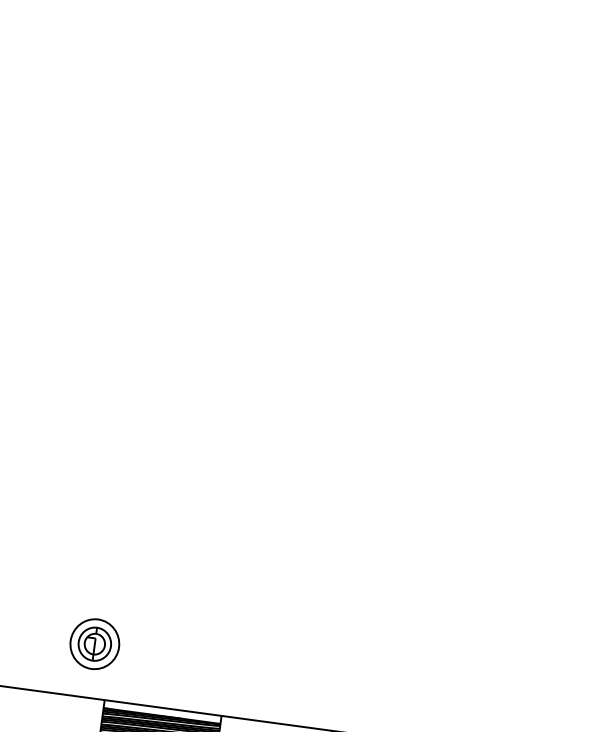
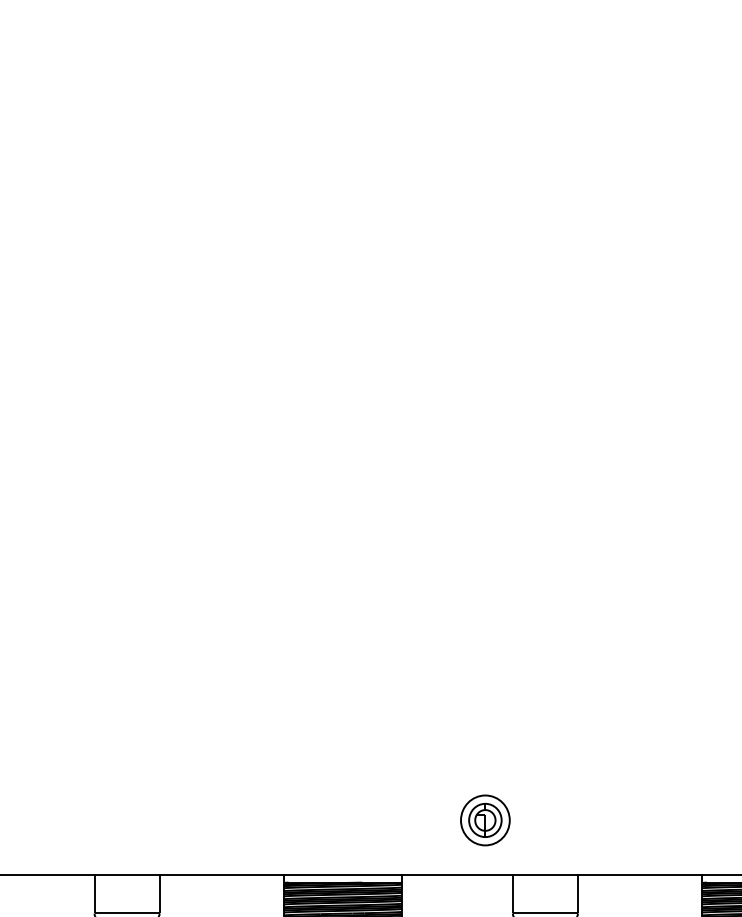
part: (94, 644) -> (485, 820), moved

